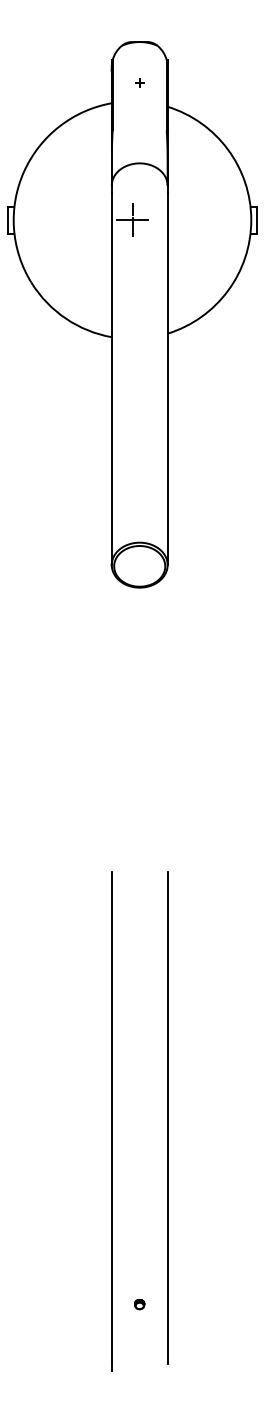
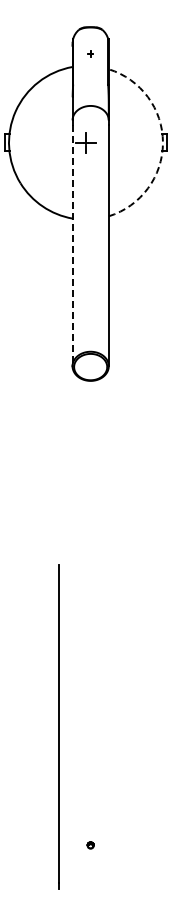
arc: (250, 219) -> (162, 142), solid -> dashed
line: (111, 378) -> (72, 245), solid -> dashed
line: (167, 1117) -> (108, 724), removed
line: (111, 1120) -> (58, 726), moved

